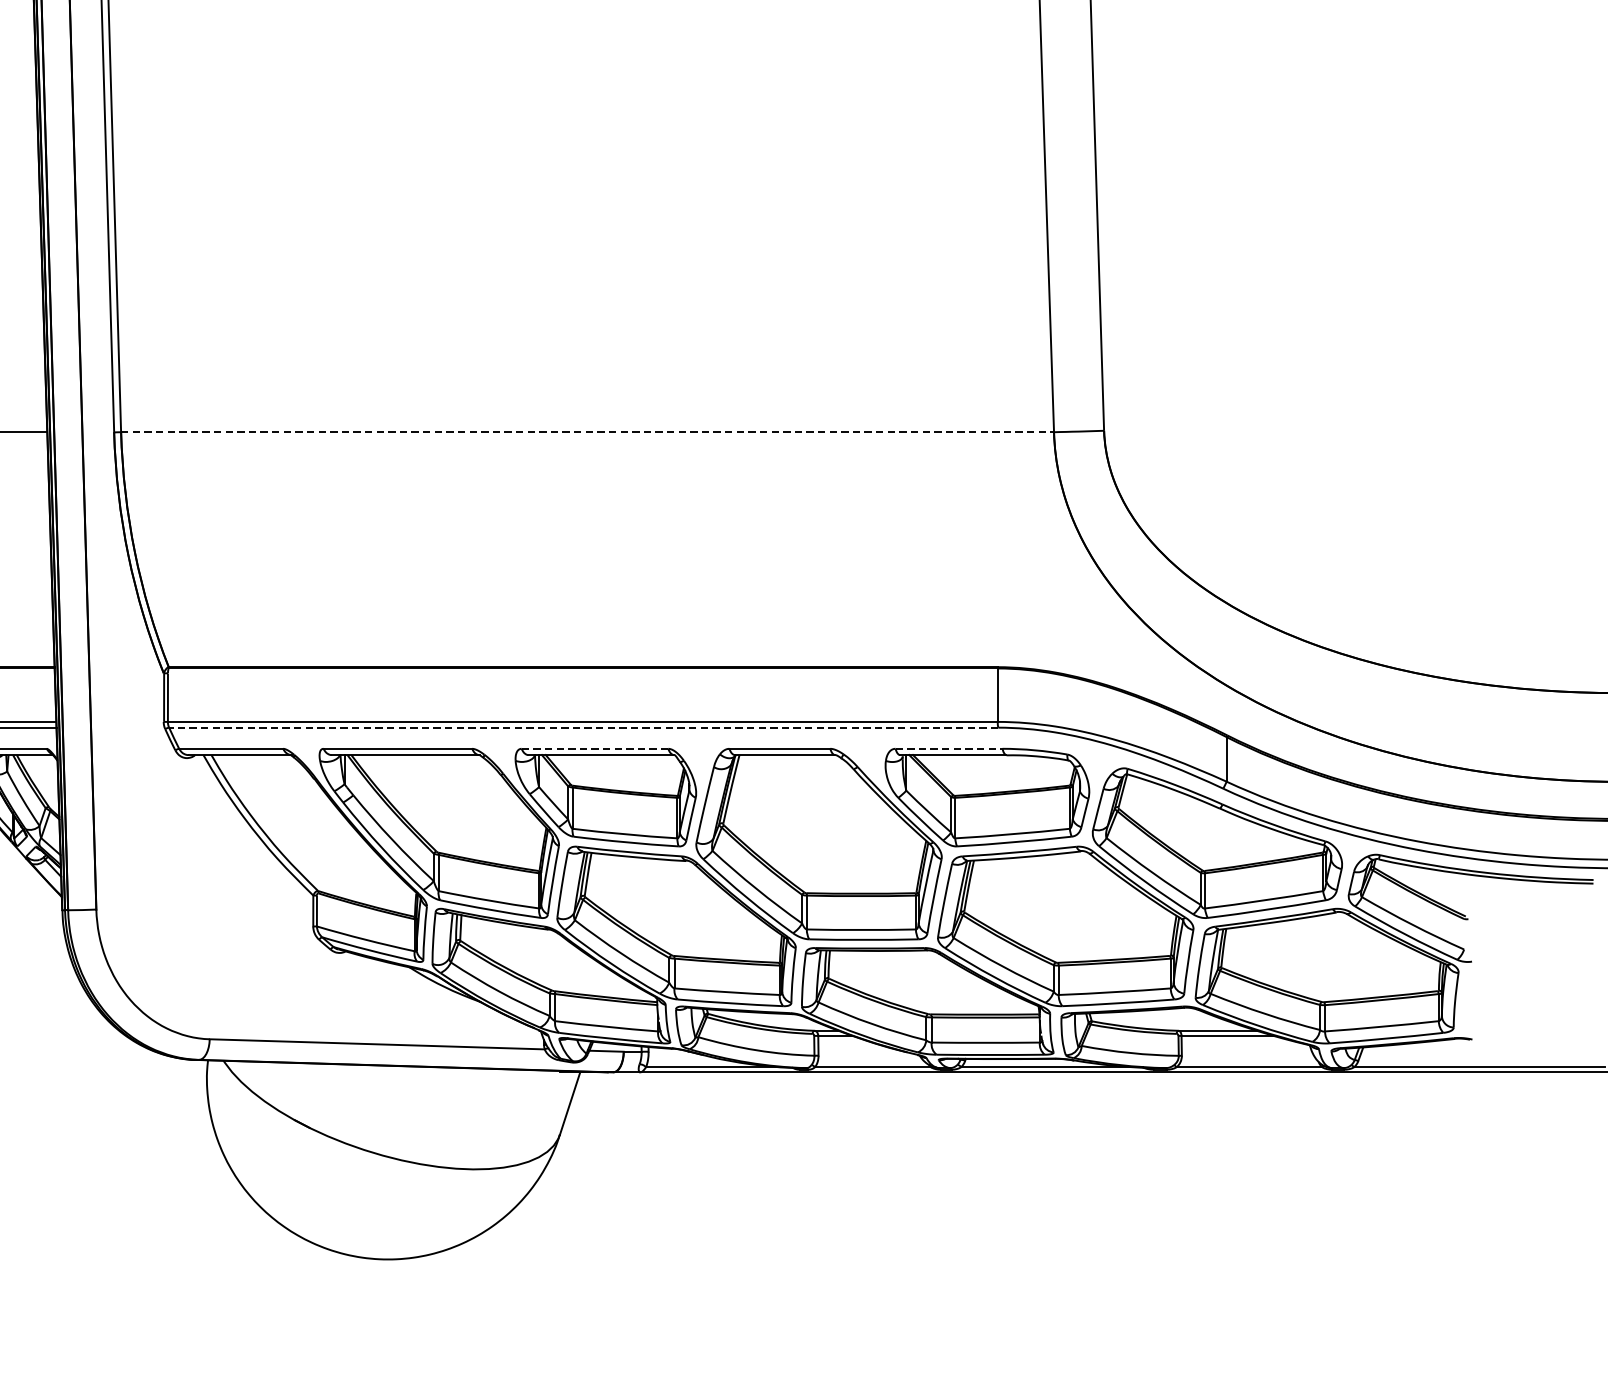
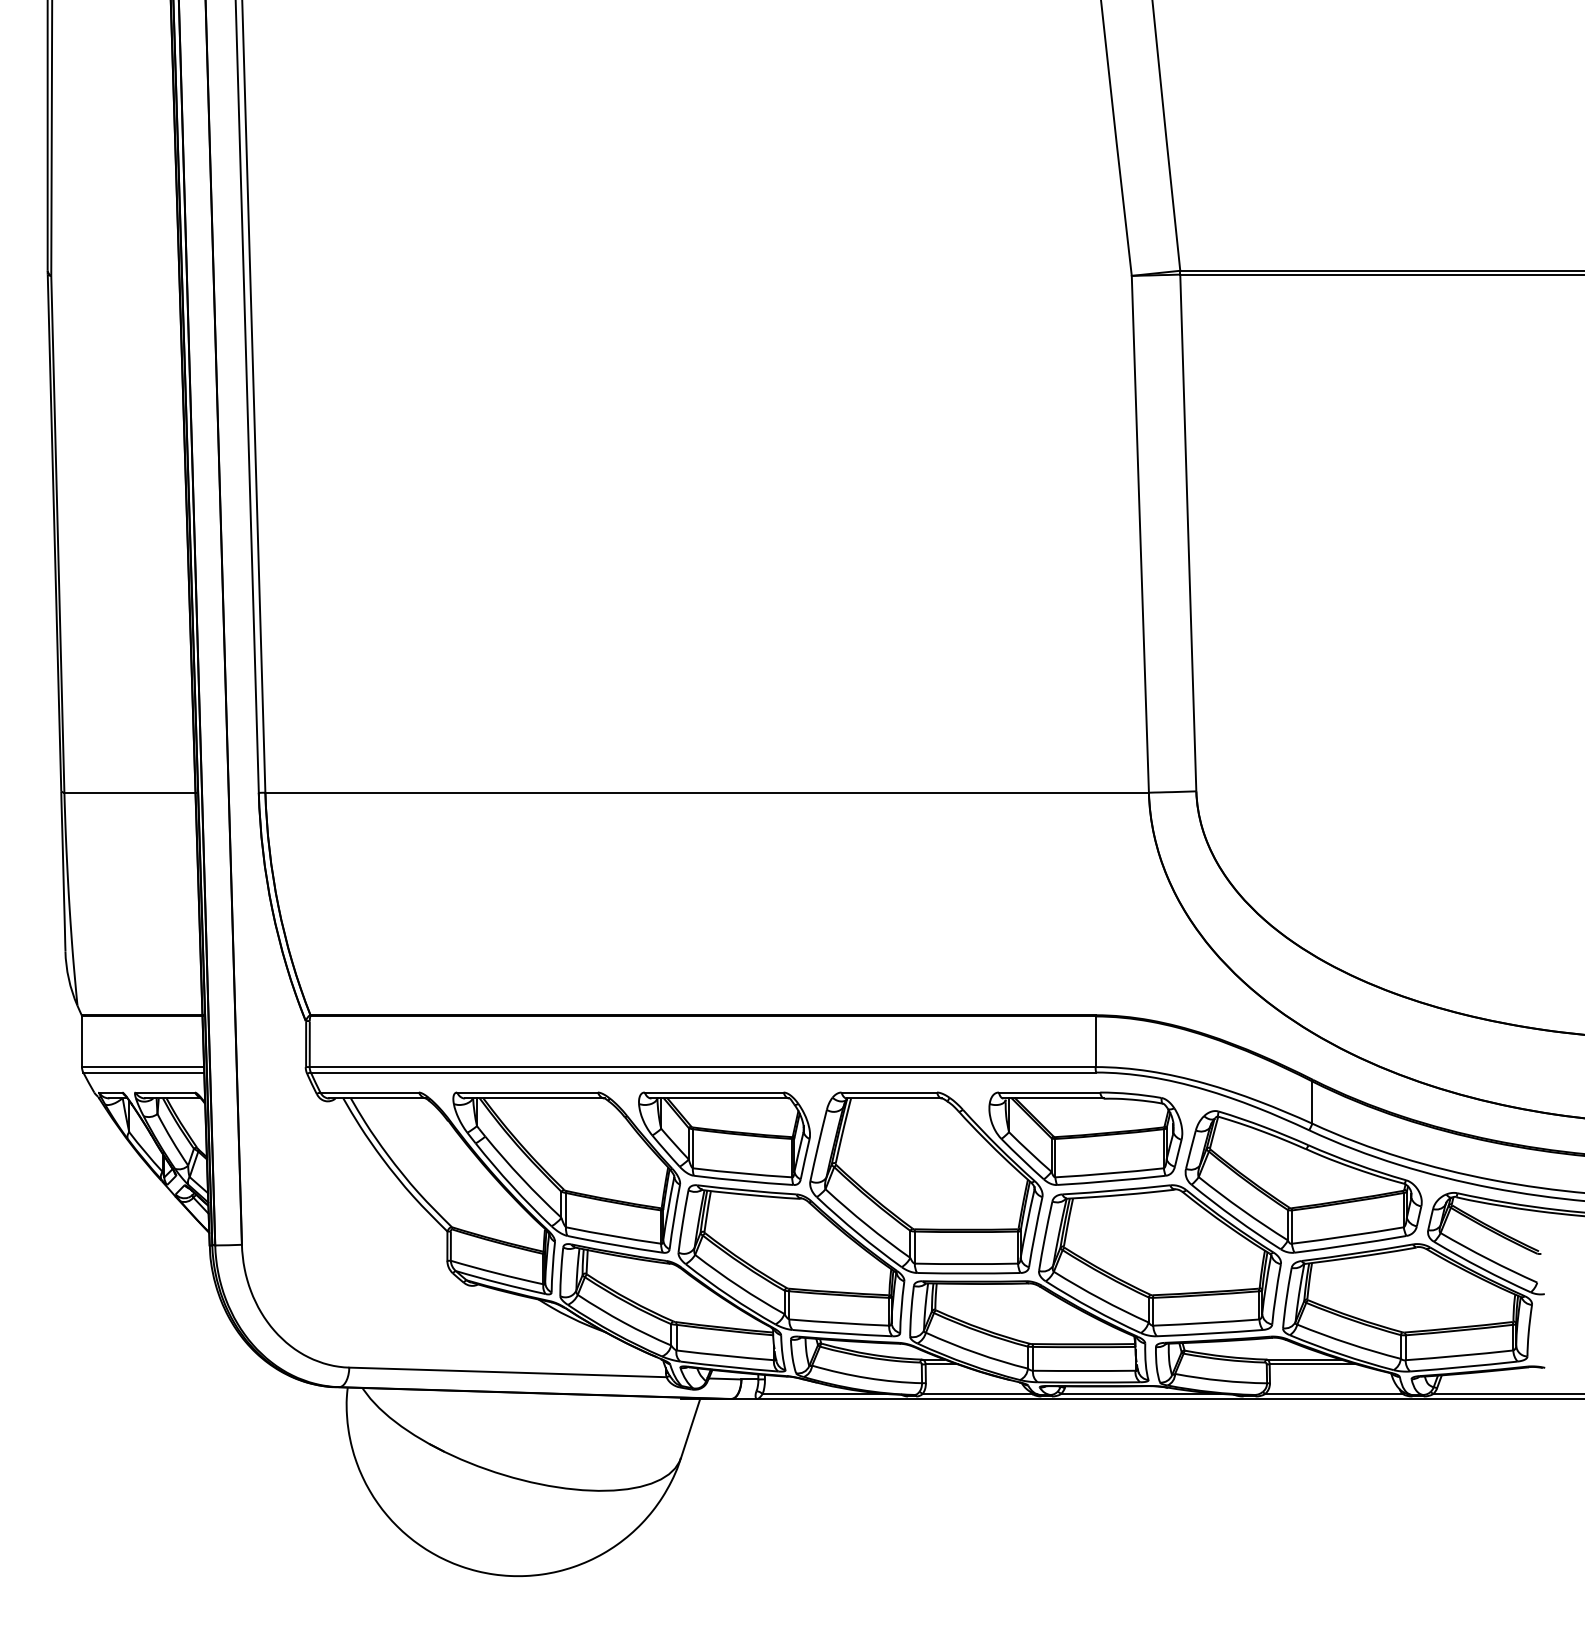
line: (587, 431) -> (707, 792), dashed -> solid
line: (583, 727) -> (703, 1072), dashed -> solid
line: (595, 748) -> (714, 1092), dashed -> solid
line: (949, 748) -> (1049, 1092), dashed -> solid

